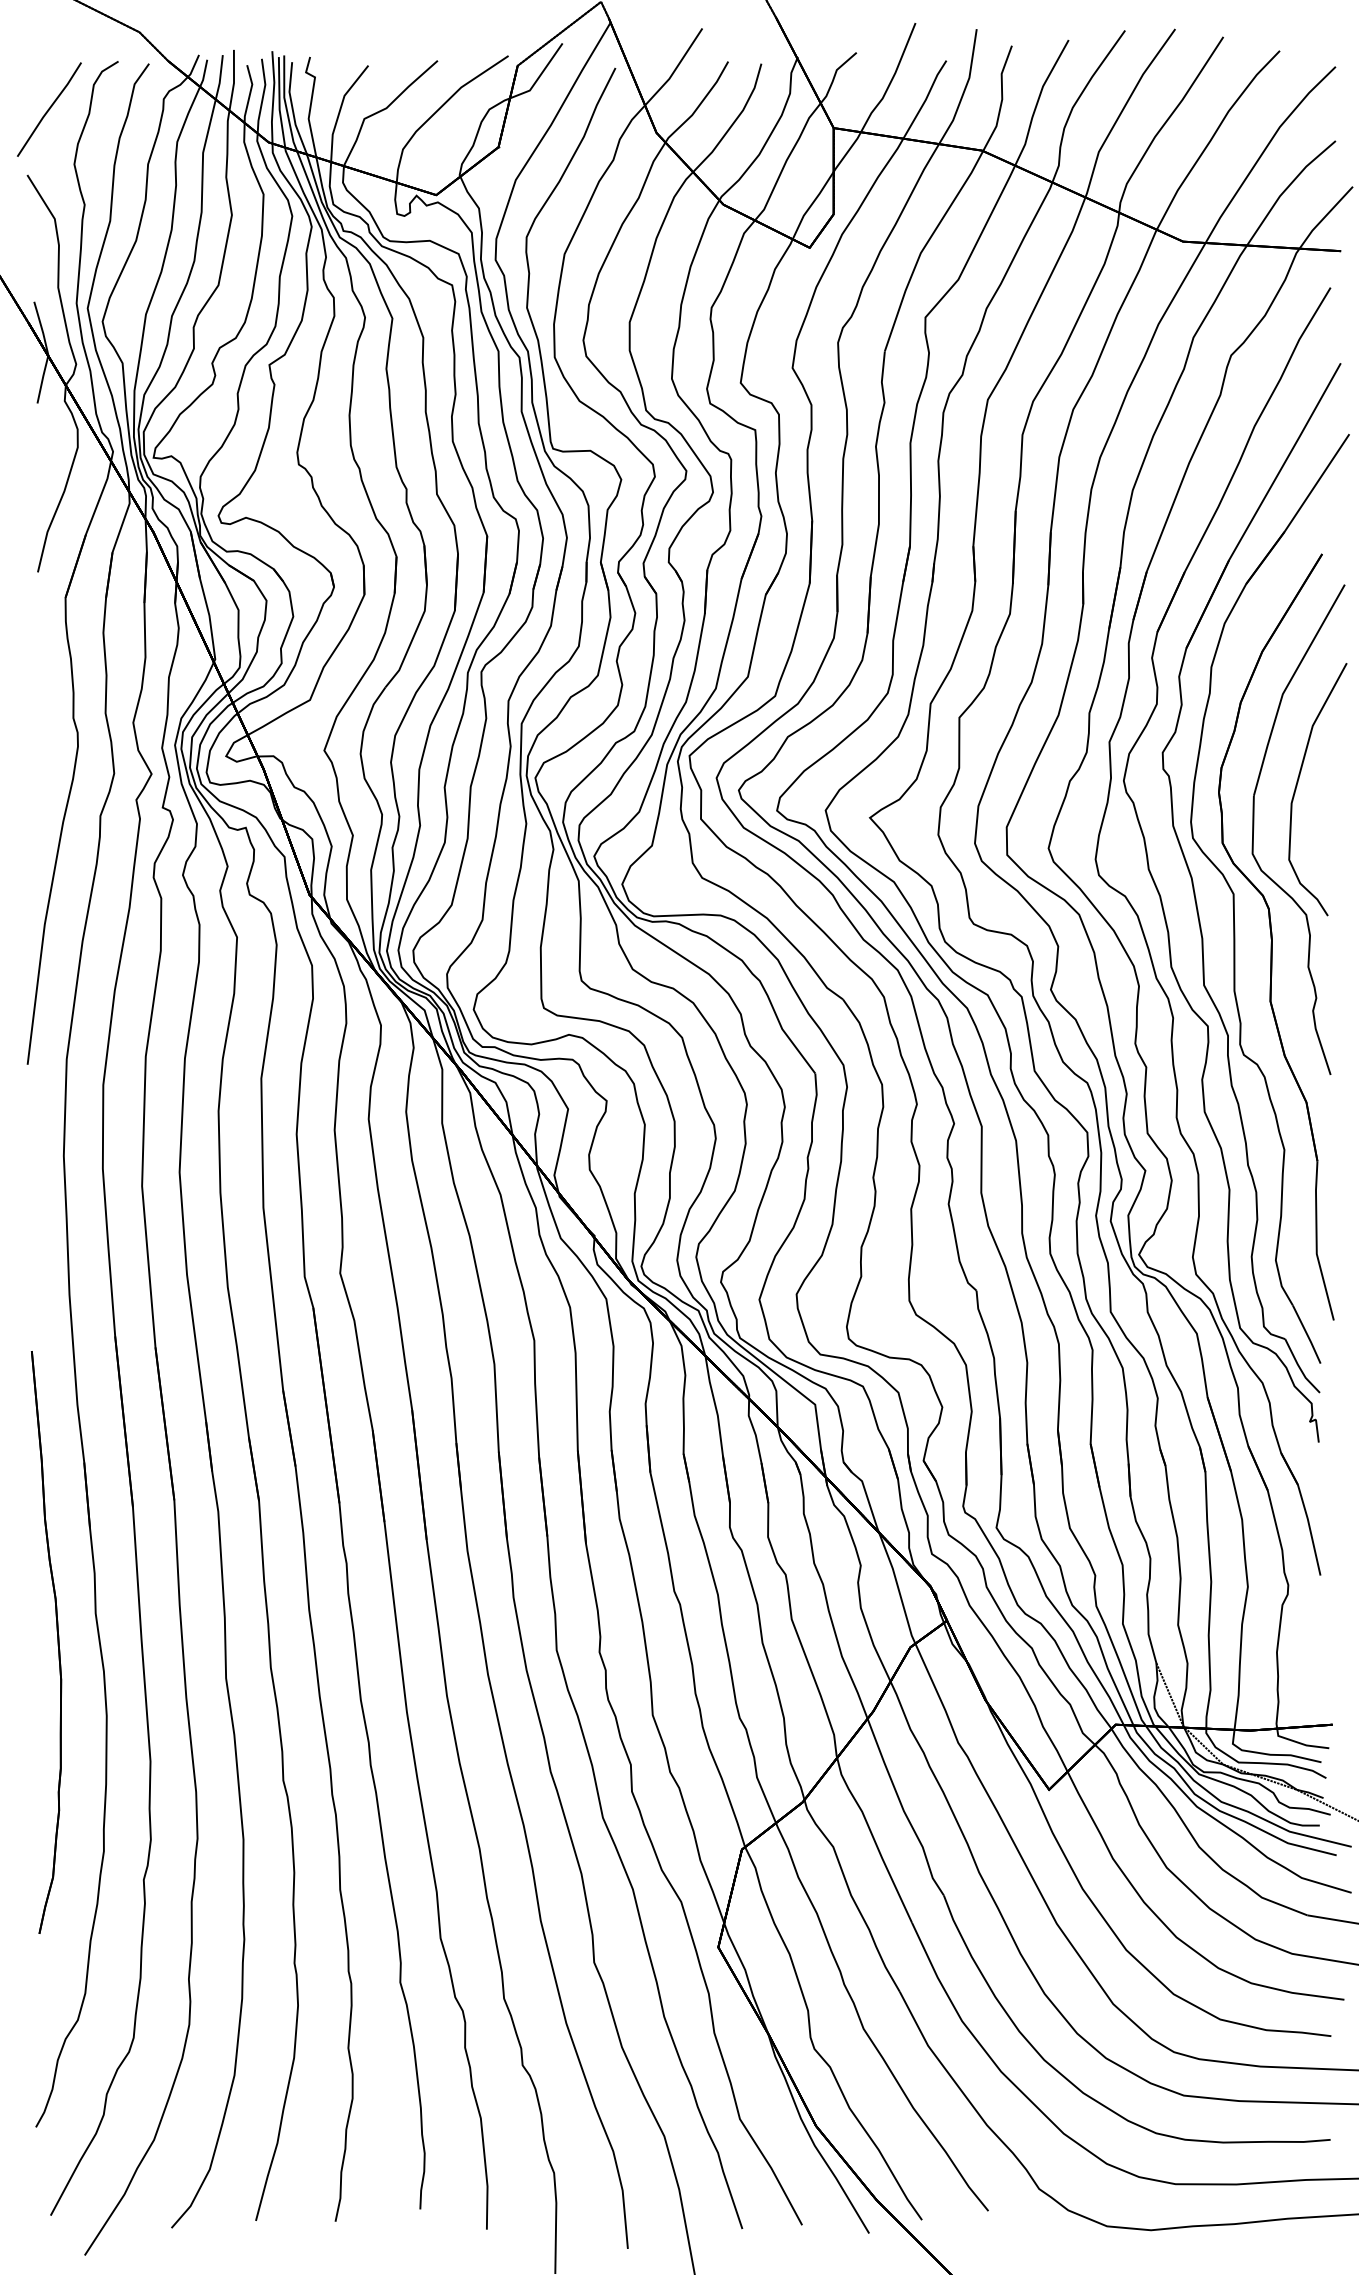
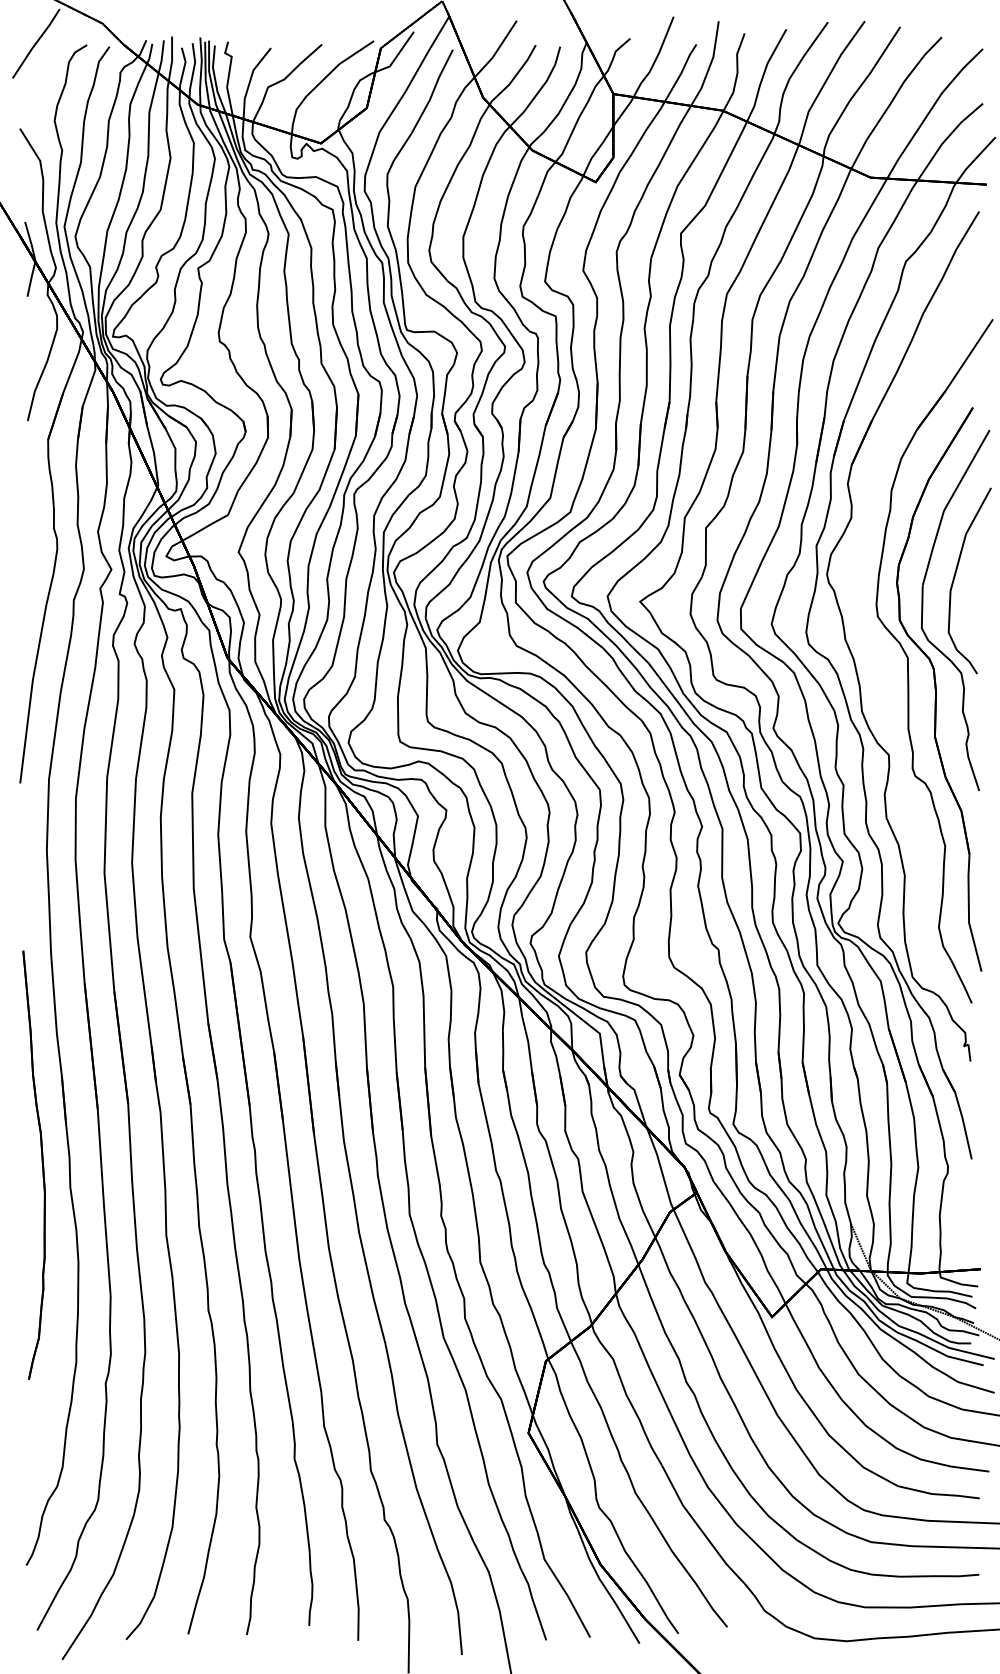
line: (49, 109) -> (36, 43), moved
part: (1194, 886) -> (879, 652), removed
part: (57, 1642) -> (42, 1165), moved

